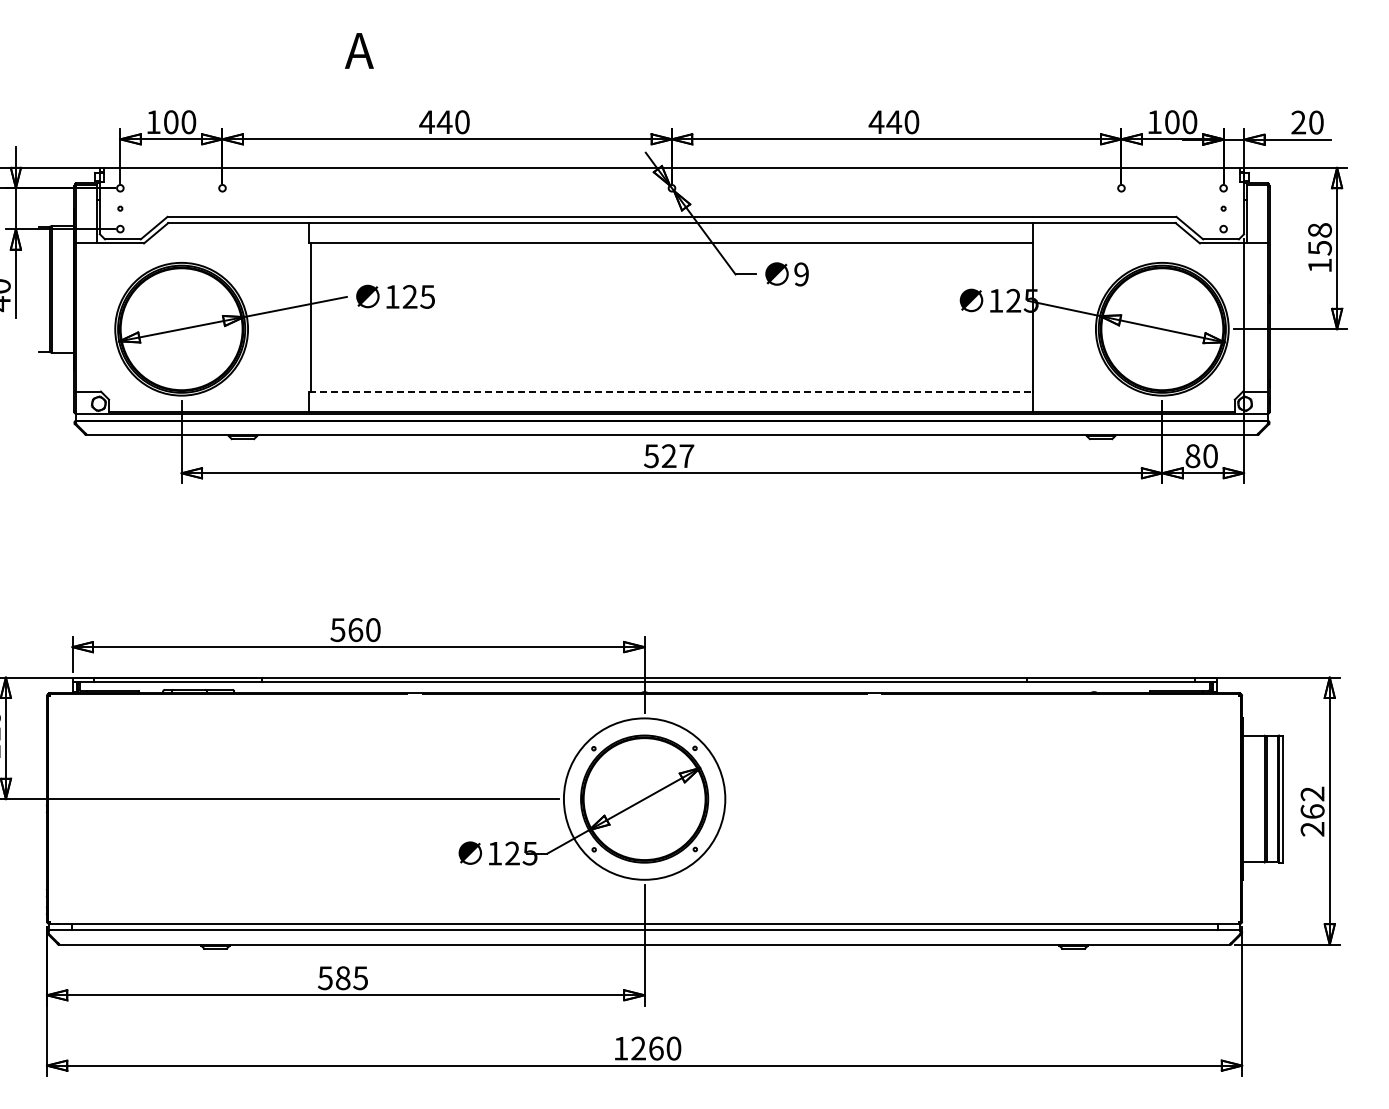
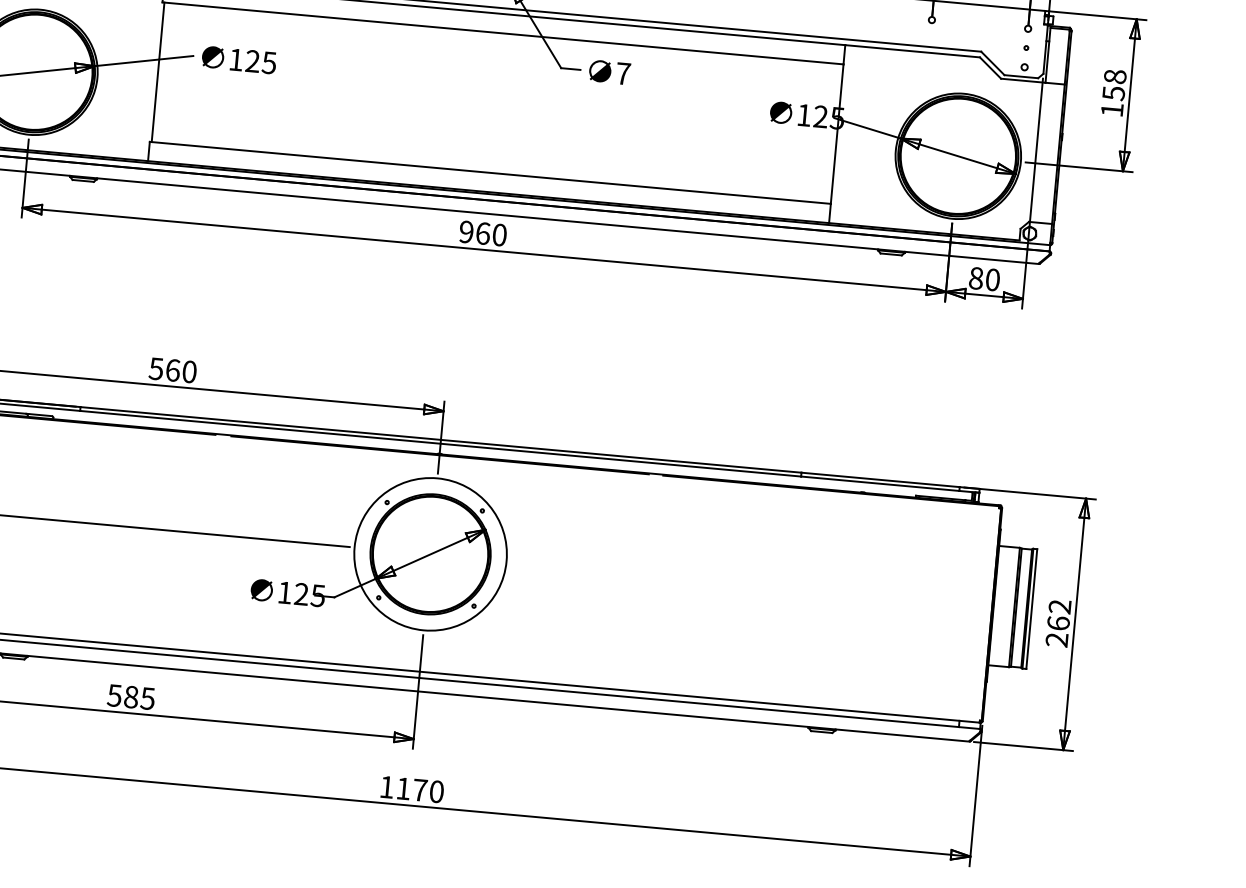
text: (801, 274) -> (623, 73), 9 -> 7
line: (670, 391) -> (489, 172), dashed -> solid
text: (669, 456) -> (483, 233), 527 -> 960
text: (647, 1048) -> (411, 789), 1260 -> 1170

